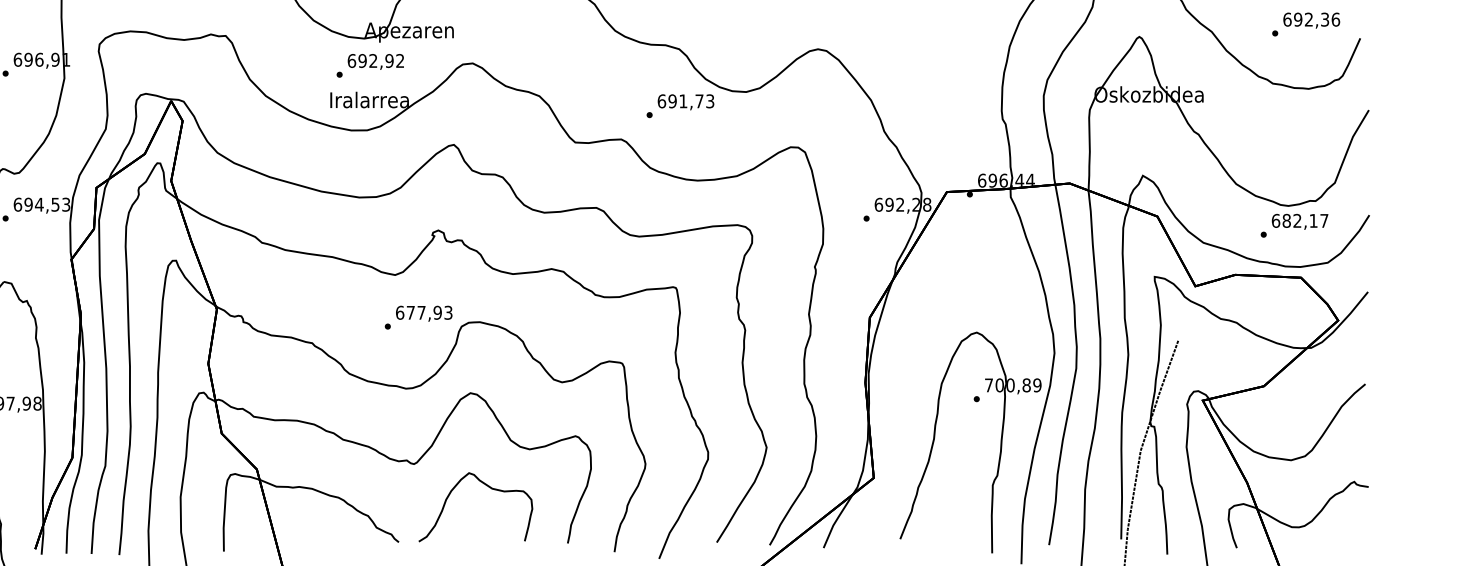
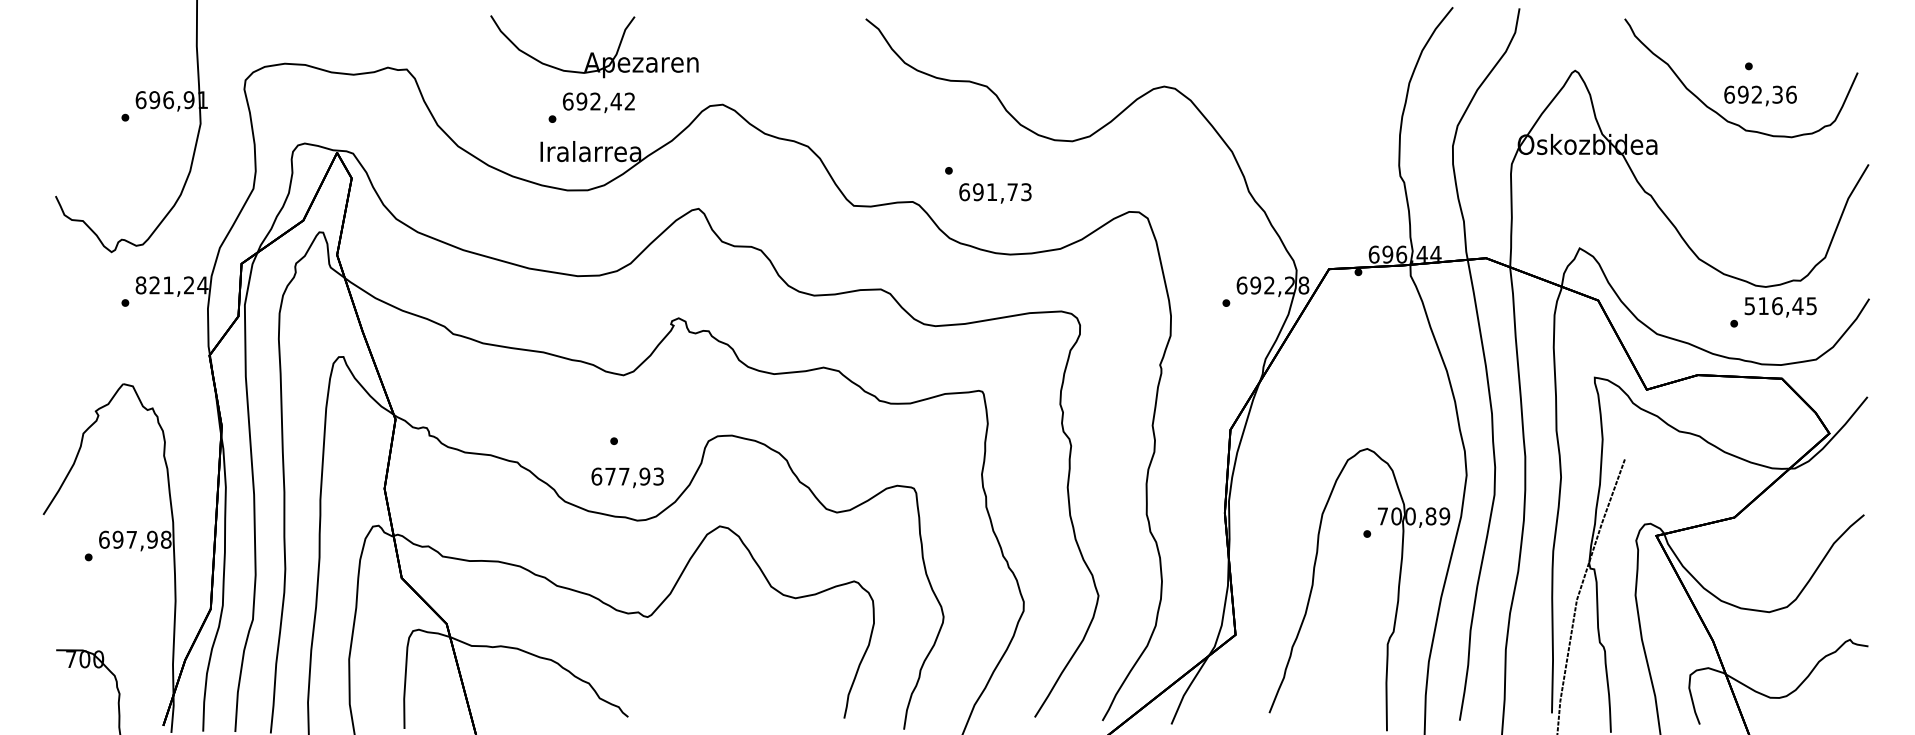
text: (1311, 20) -> (1760, 95), moved
text: (388, 60) -> (615, 101), 692,92 -> 692,42
text: (686, 102) -> (995, 193), moved
text: (41, 204) -> (171, 285), 694,53 -> 821,24
text: (1299, 221) -> (1780, 306), 682,17 -> 516,45
text: (424, 313) -> (627, 477), moved
curve: (488, 487) -> (742, 646), removed

